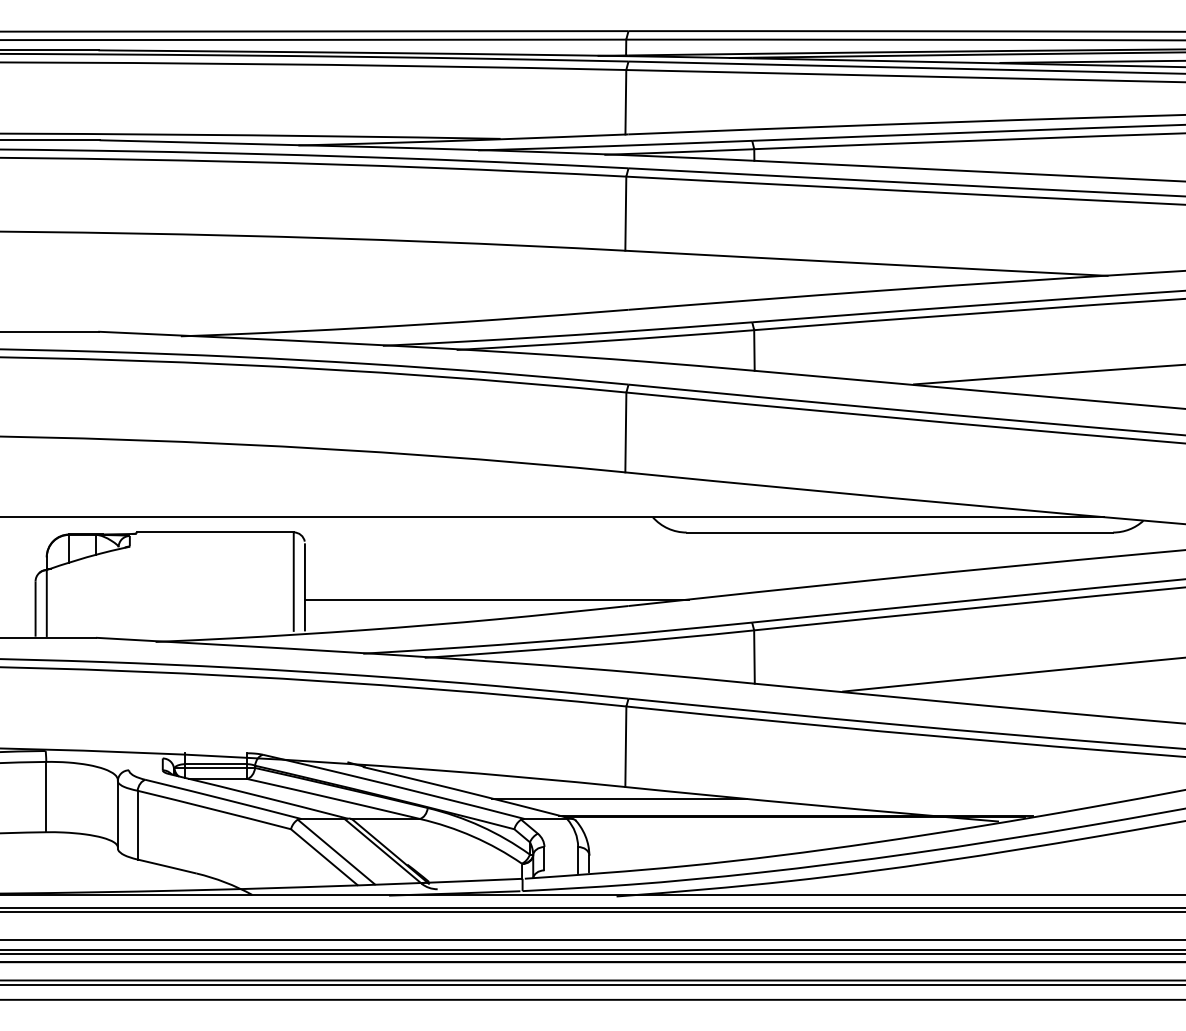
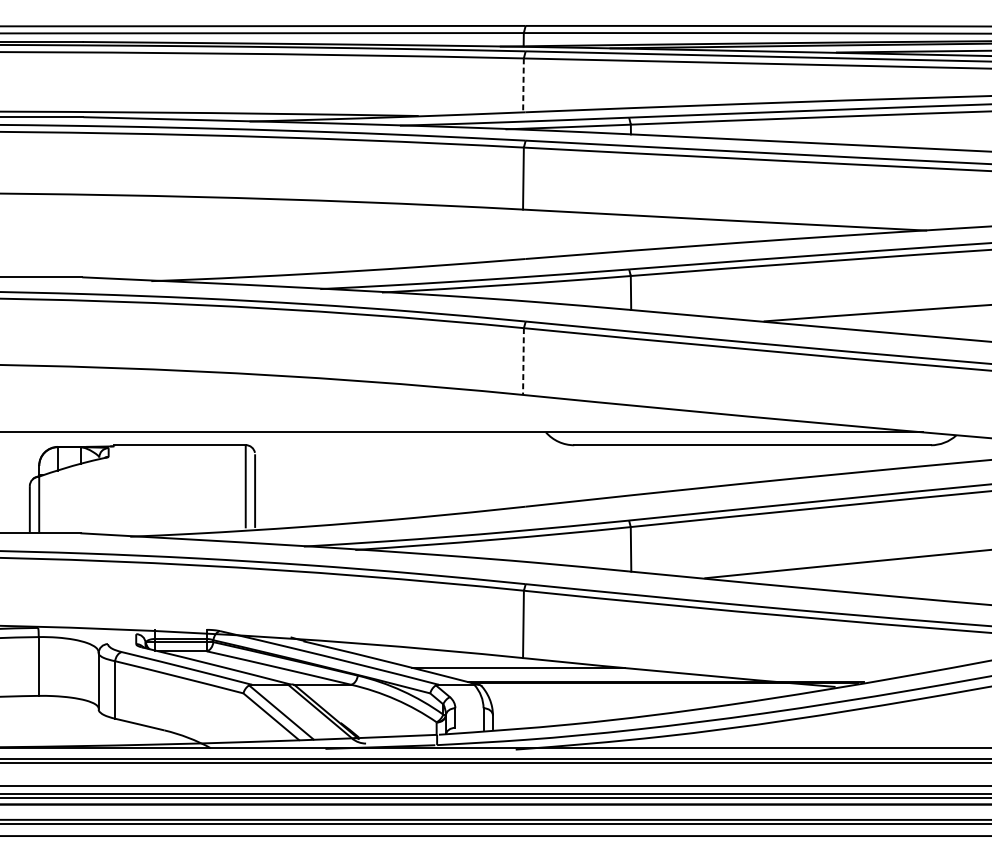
line: (625, 102) -> (523, 85), solid -> dashed
line: (625, 432) -> (523, 361), solid -> dashed
line: (496, 599) -> (415, 501), removed

